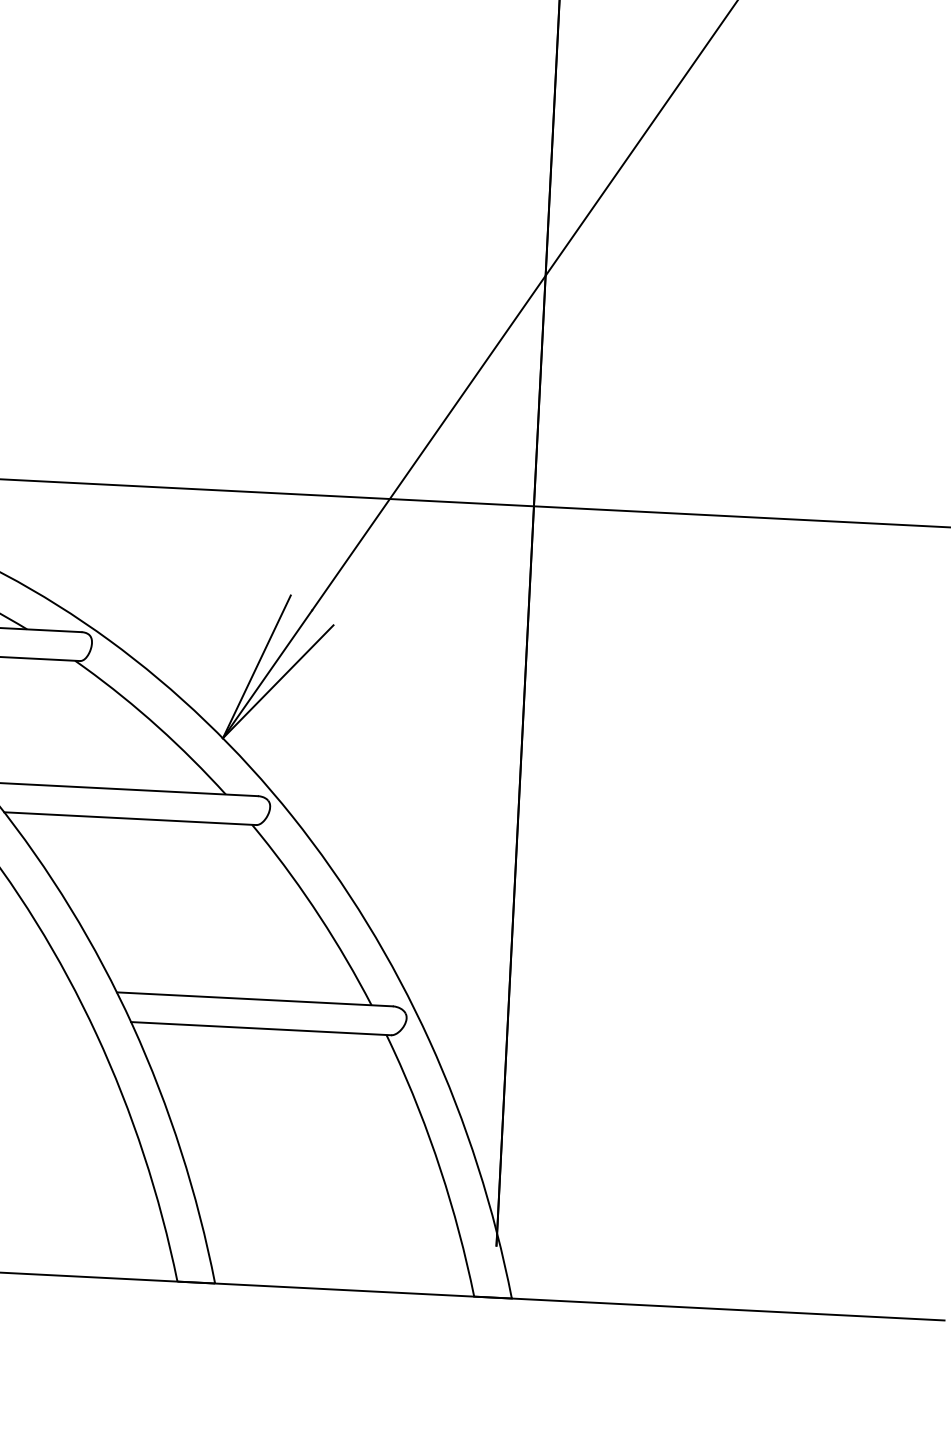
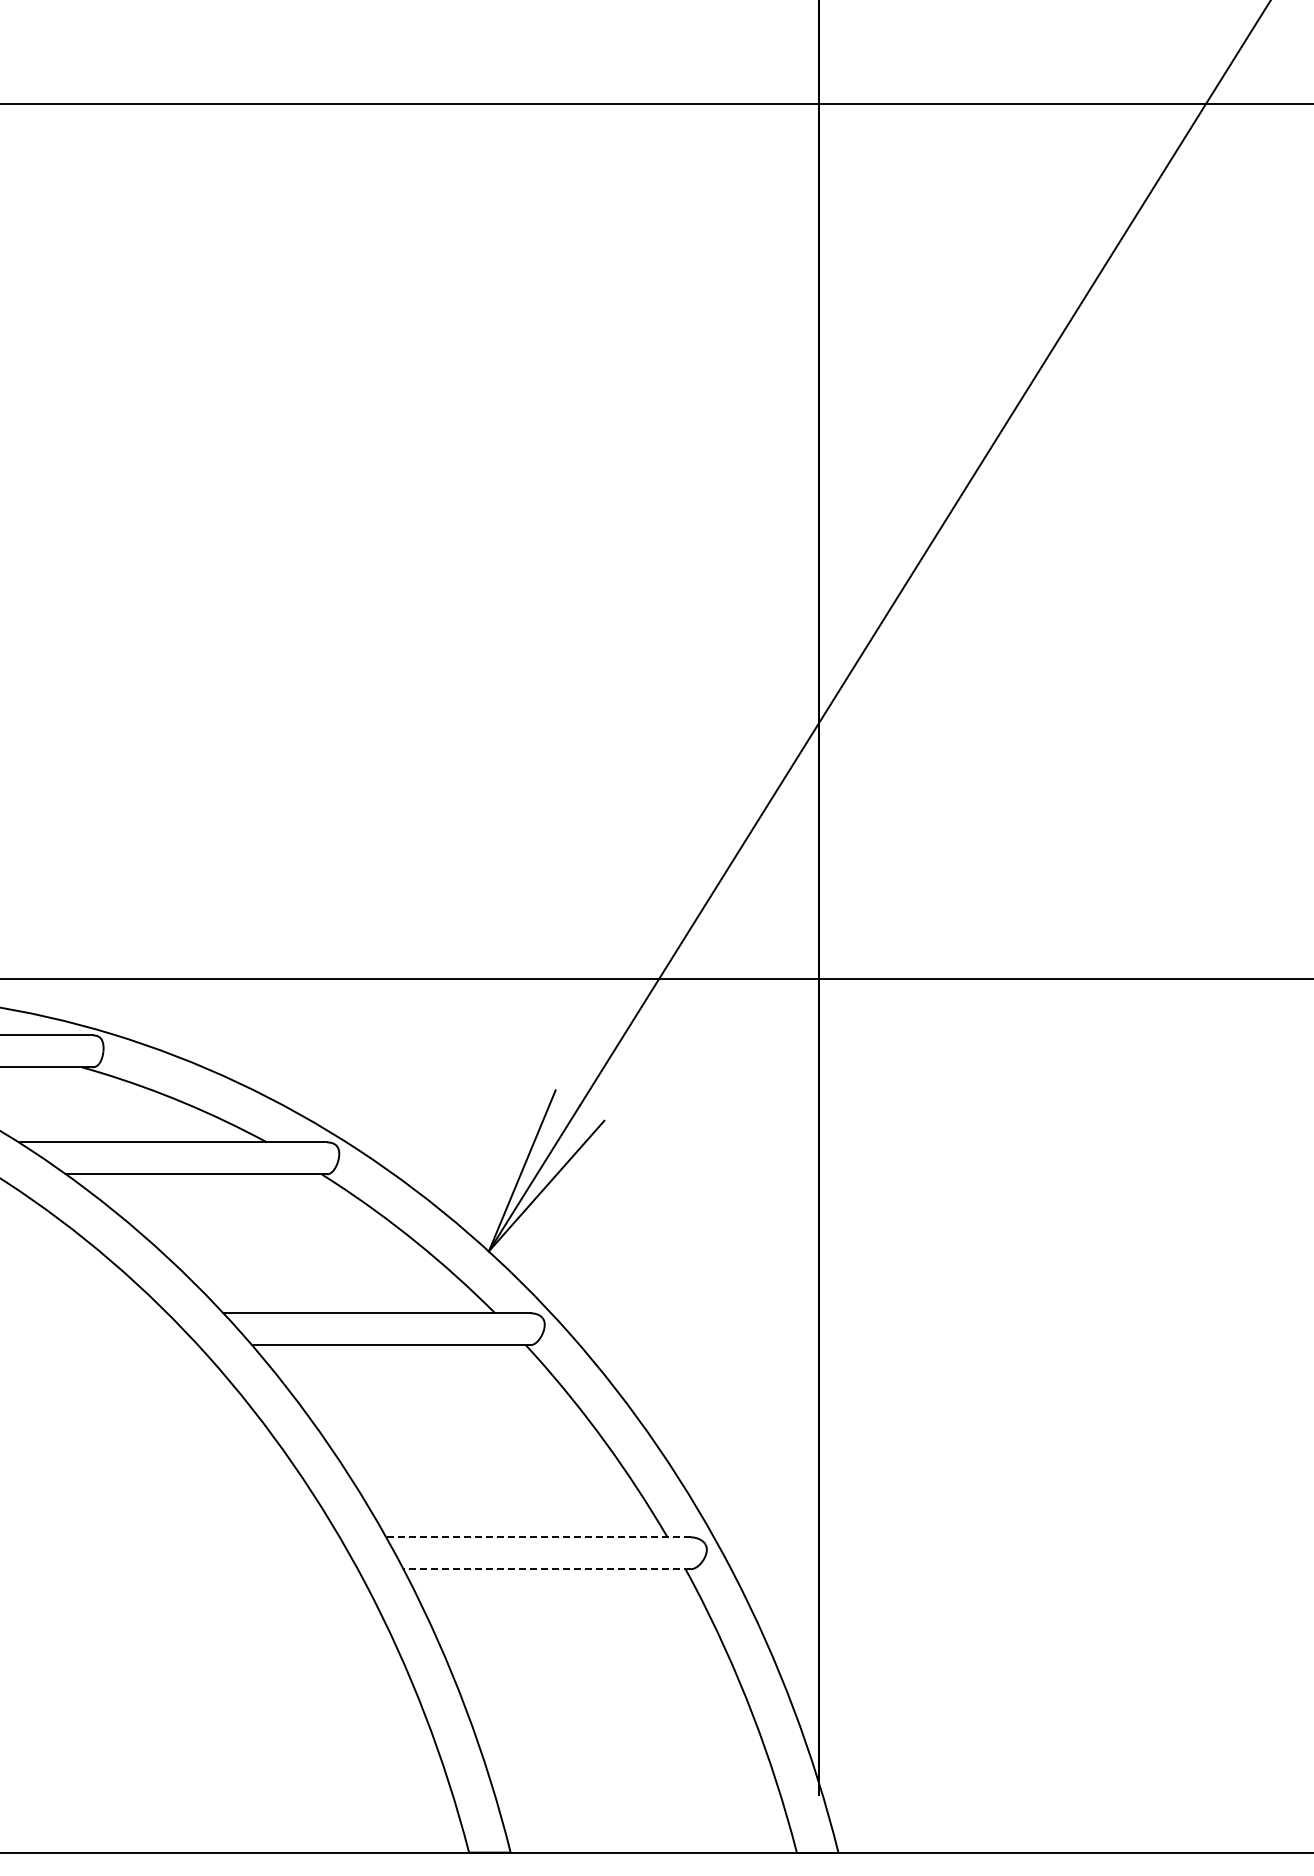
line: (254, 999) -> (538, 1537), solid -> dashed
line: (261, 1028) -> (547, 1569), solid -> dashed

